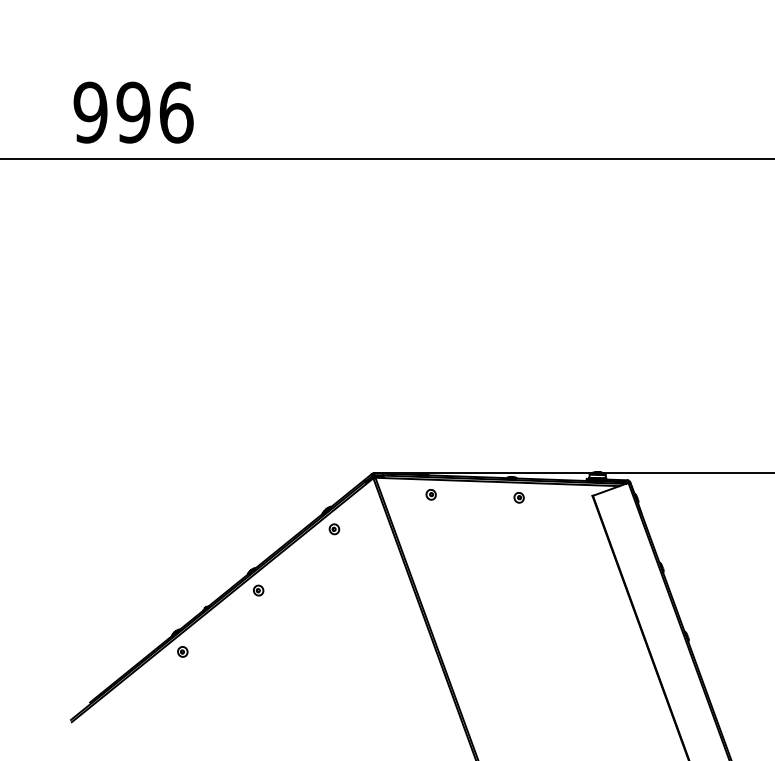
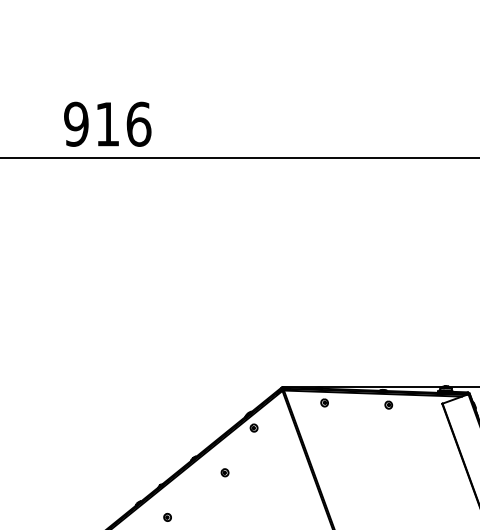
text: (133, 112) -> (107, 124), 996 -> 916
part: (258, 590) -> (224, 472), moved
part: (182, 651) -> (167, 517), moved

